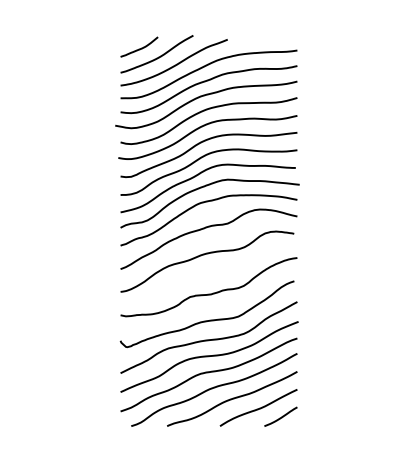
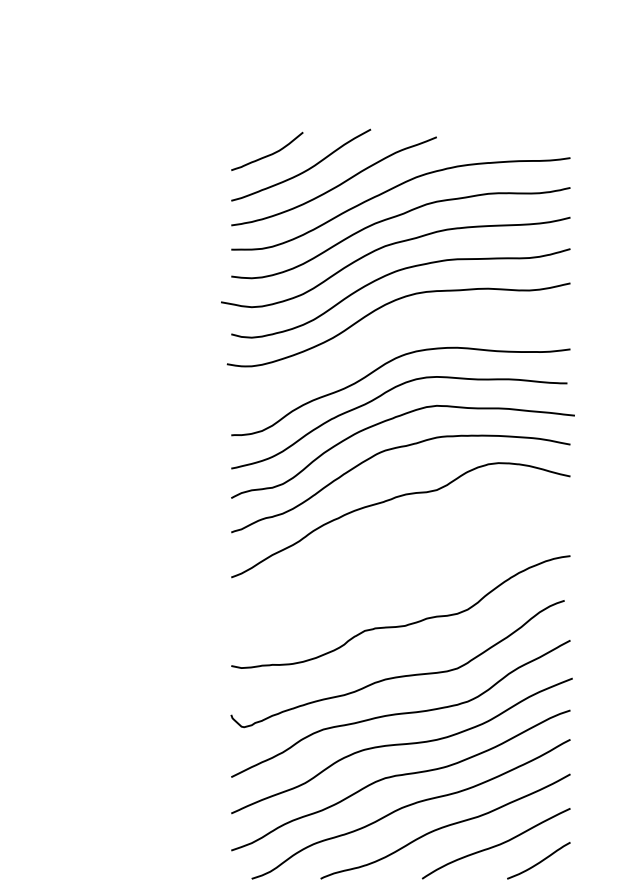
curve: (203, 142) -> (390, 334), removed
curve: (204, 255) -> (392, 551), removed

